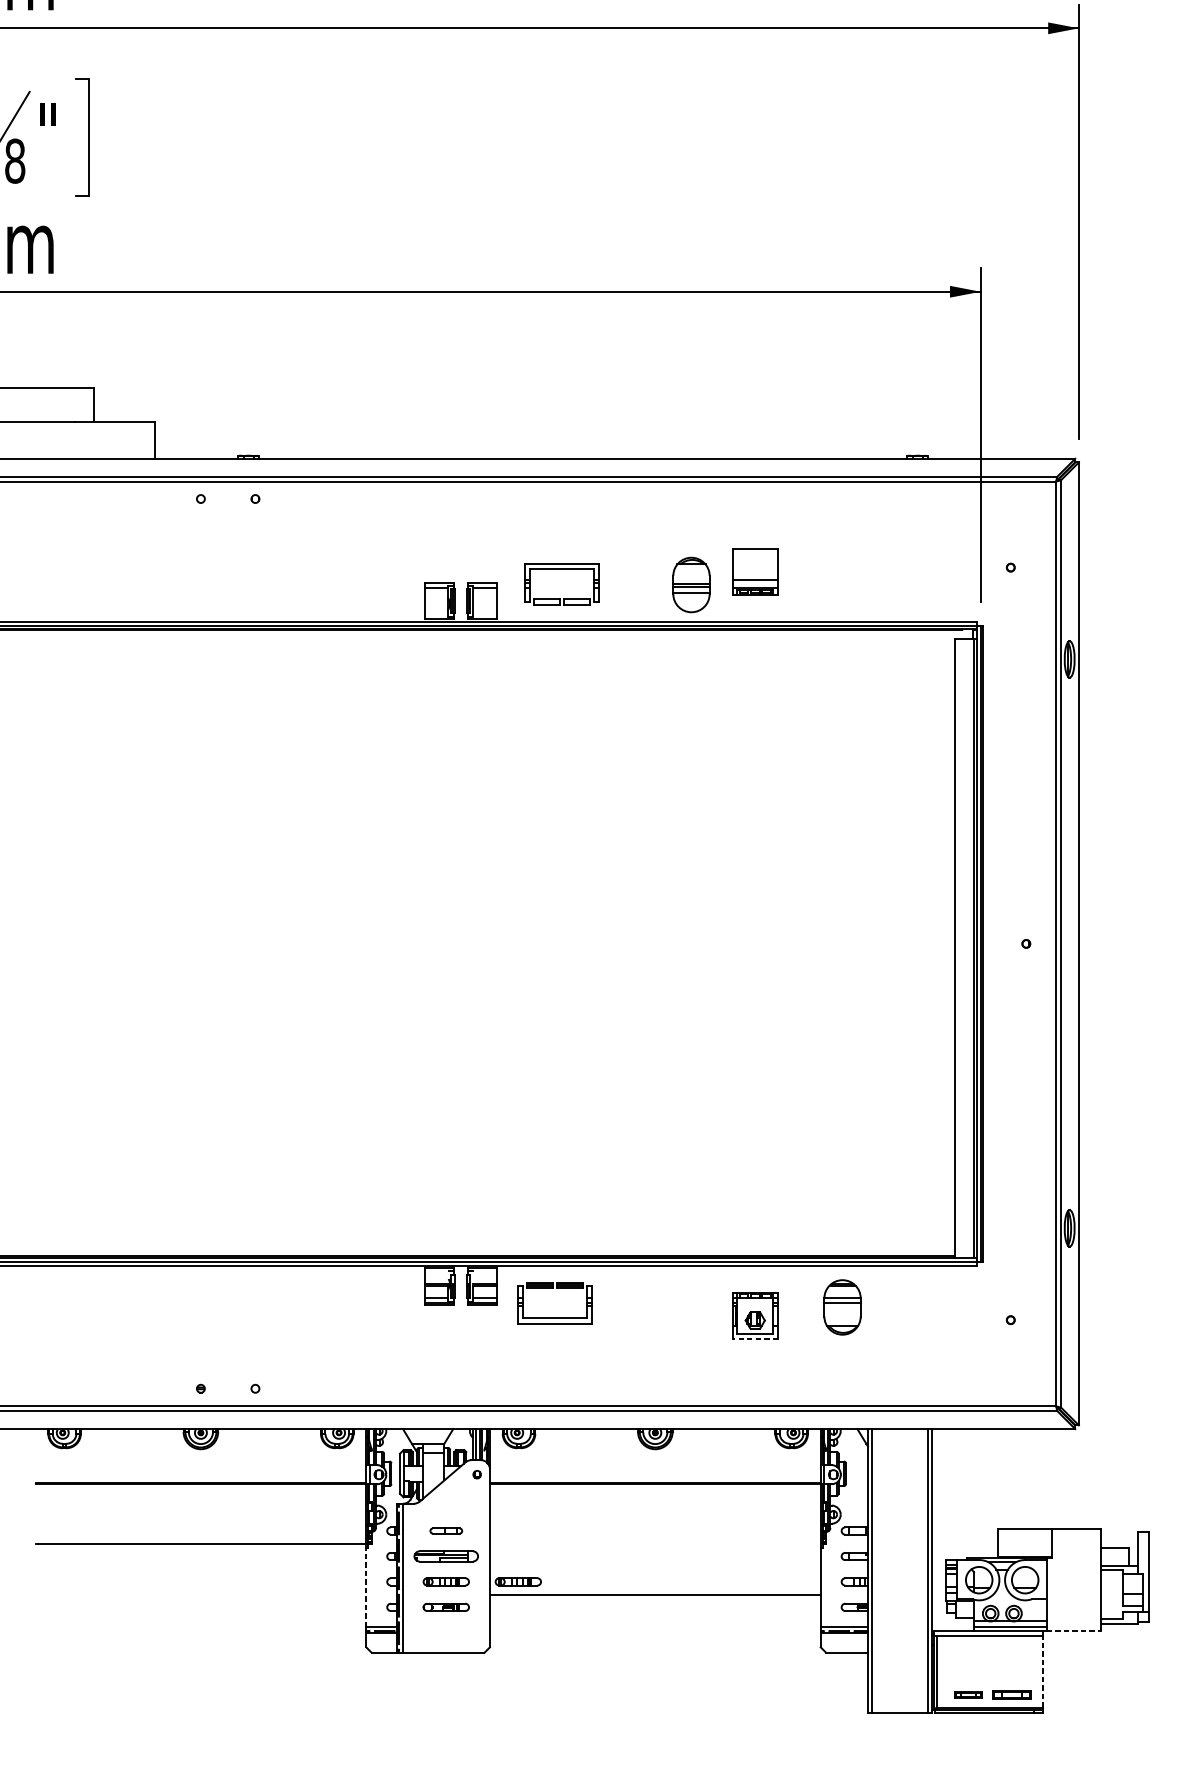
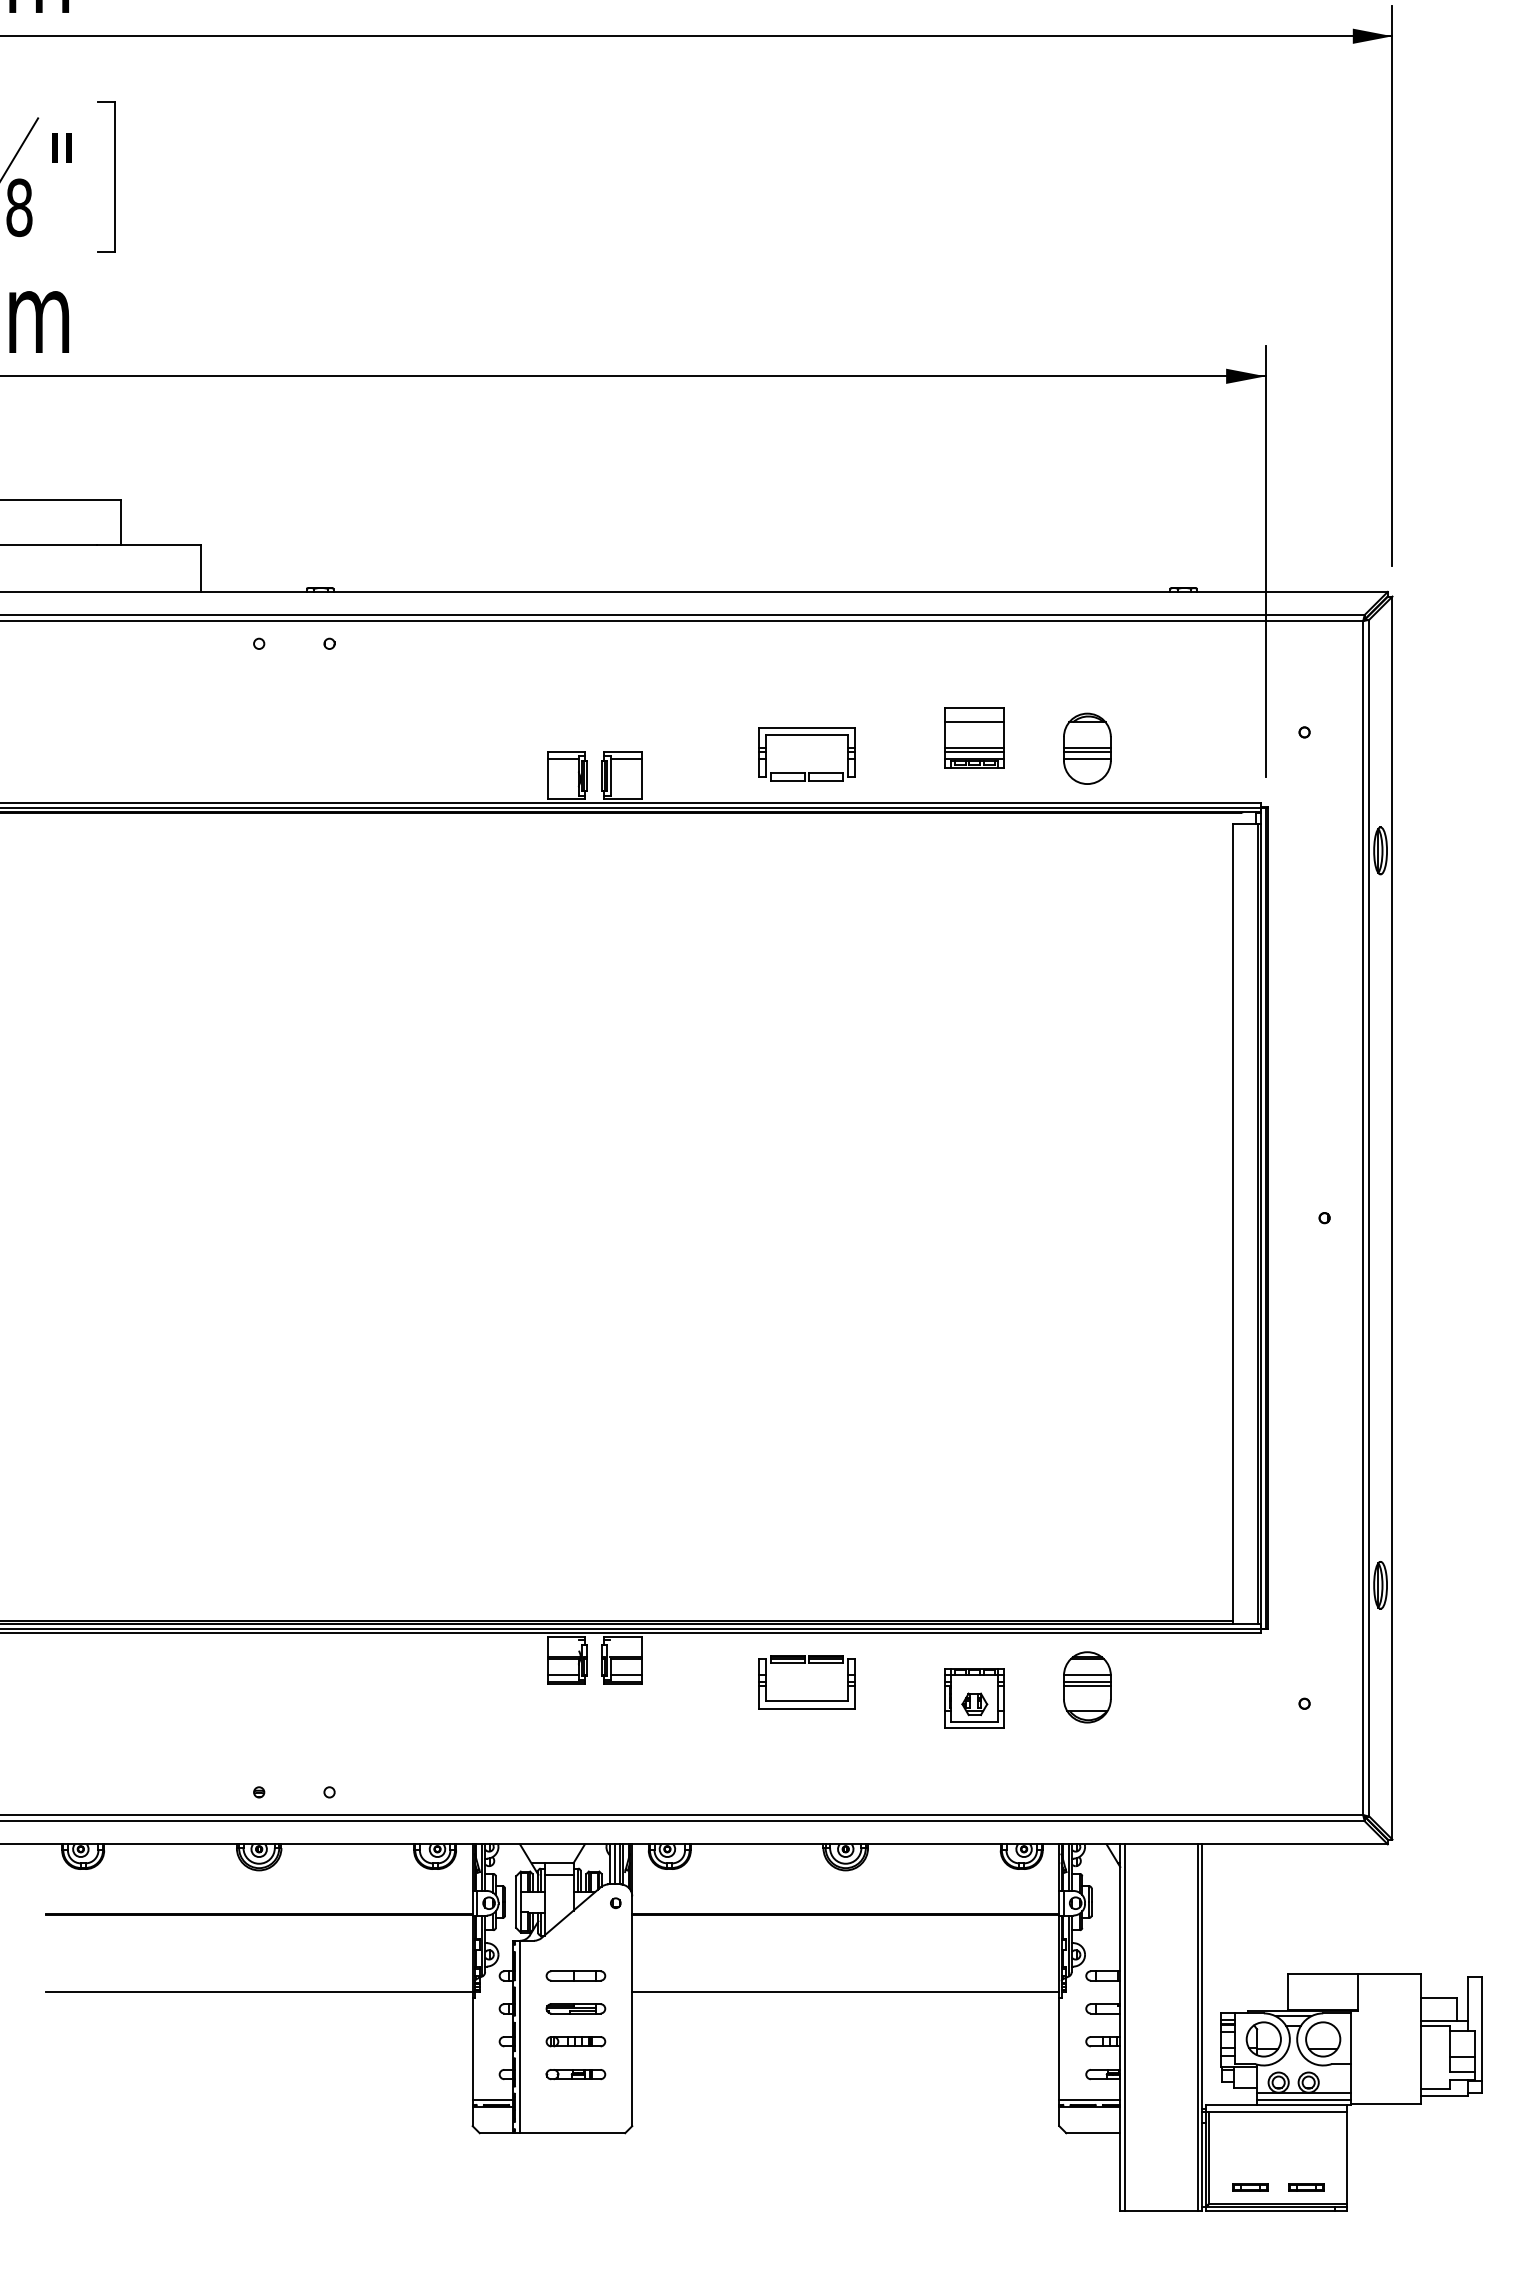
line: (755, 559) -> (974, 722), added
line: (755, 582) -> (974, 751), added
part: (691, 584) -> (1087, 748), moved
part: (560, 598) -> (805, 772), moved
line: (841, 1305) -> (1086, 1685), added
part: (554, 1317) -> (806, 1700), moved
line: (755, 1338) -> (974, 1727), dashed -> solid
part: (445, 1530) -> (575, 1975), size x1.43
part: (445, 1556) -> (575, 2008), size x0.71
part: (518, 1581) -> (668, 2041), removed
line: (366, 1587) -> (472, 2048), dashed -> solid
line: (655, 1594) -> (845, 1992), moved
line: (1074, 1630) -> (1386, 2104), dashed -> solid
line: (1043, 1671) -> (1346, 2157), dashed -> solid
part: (1012, 1694) -> (1306, 2187), size x0.71

